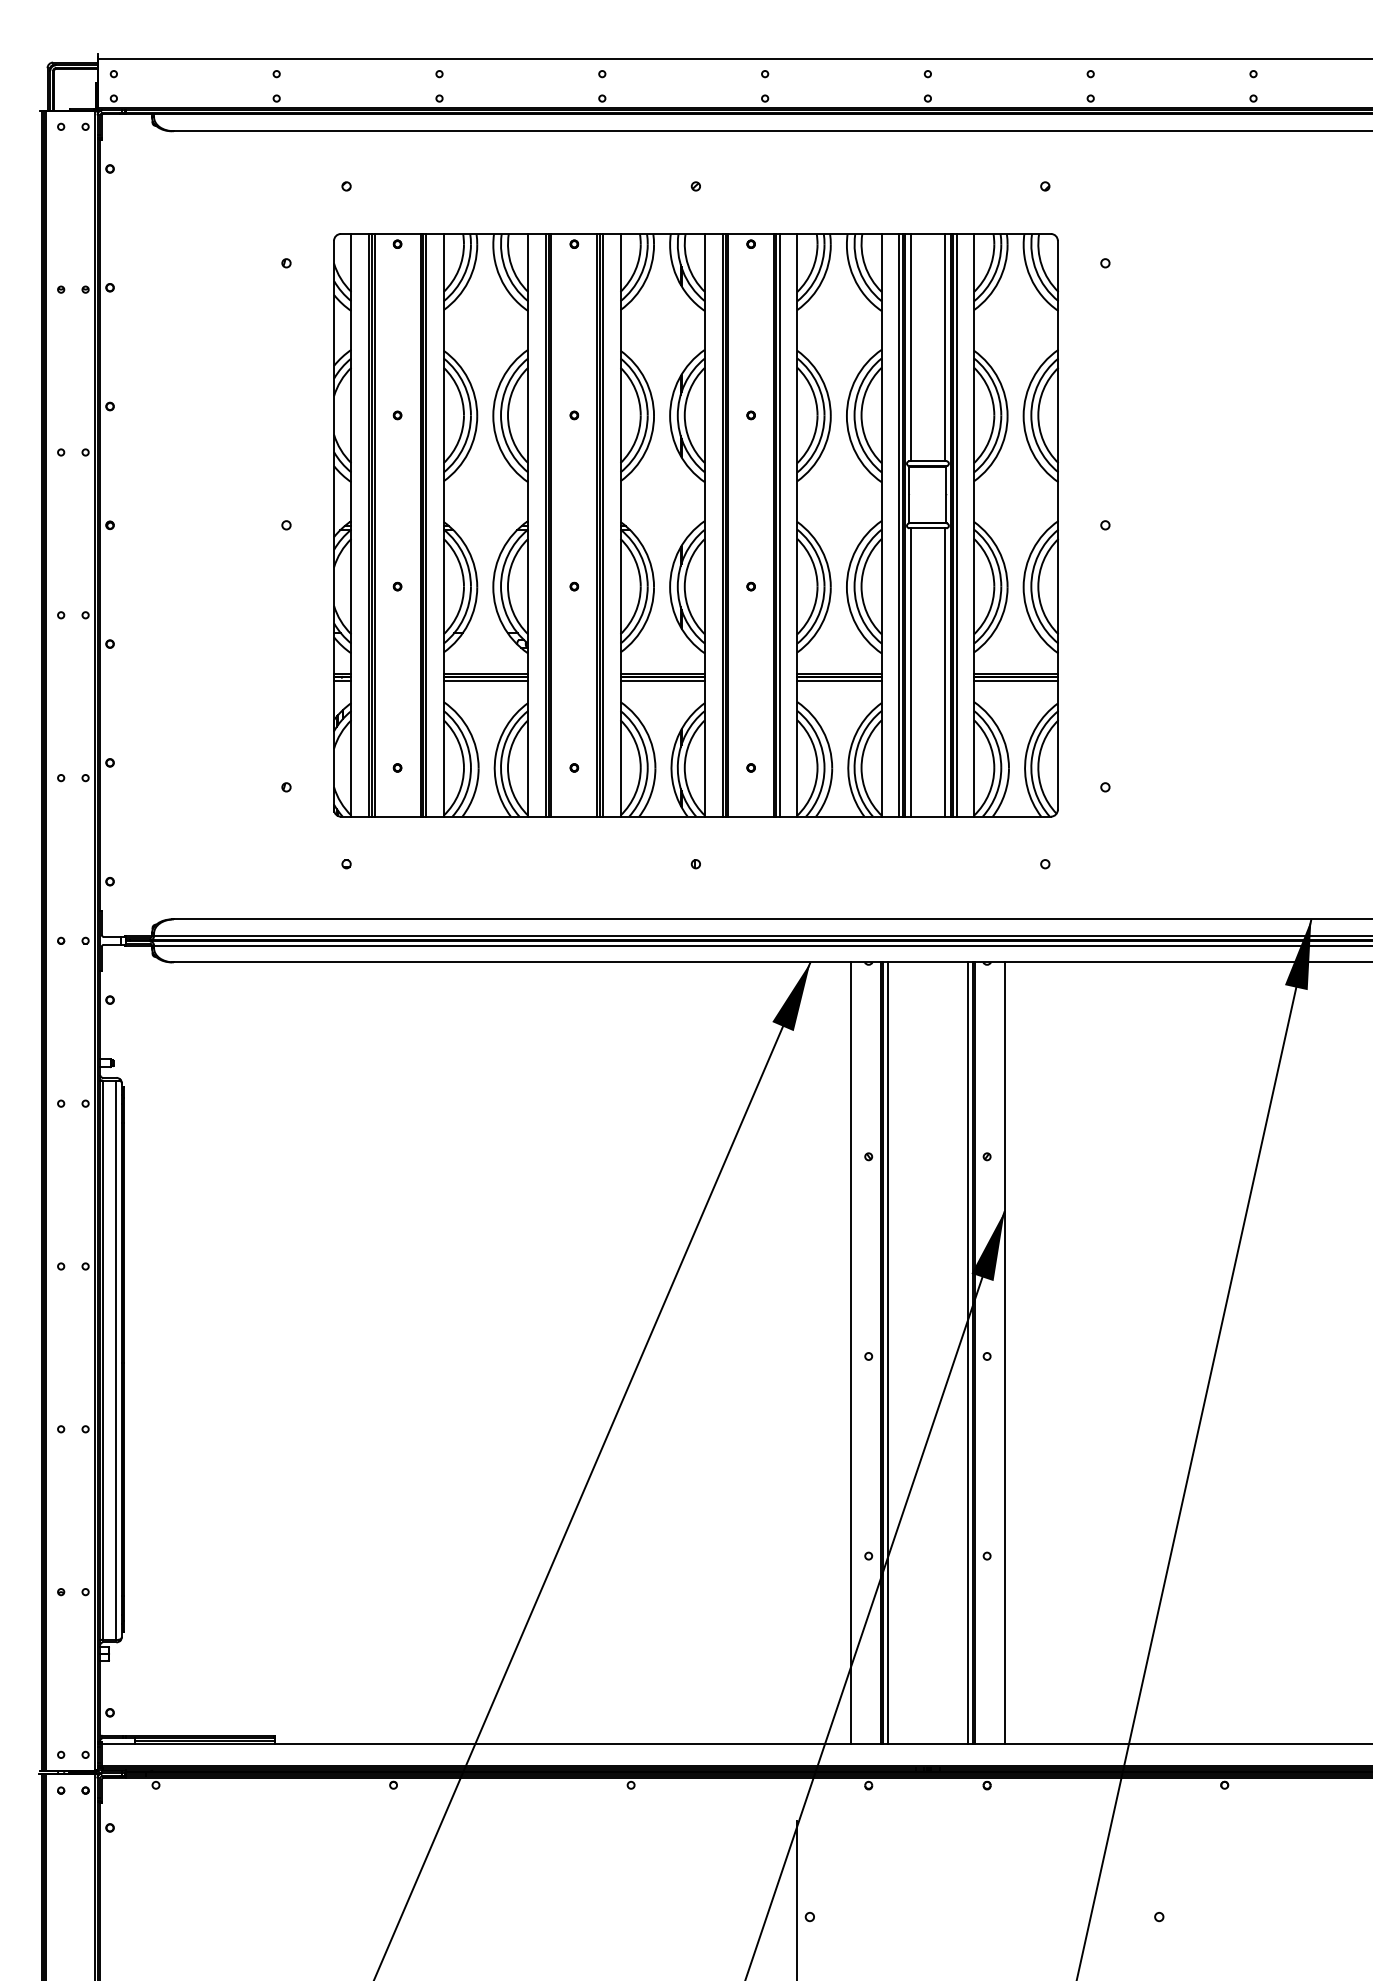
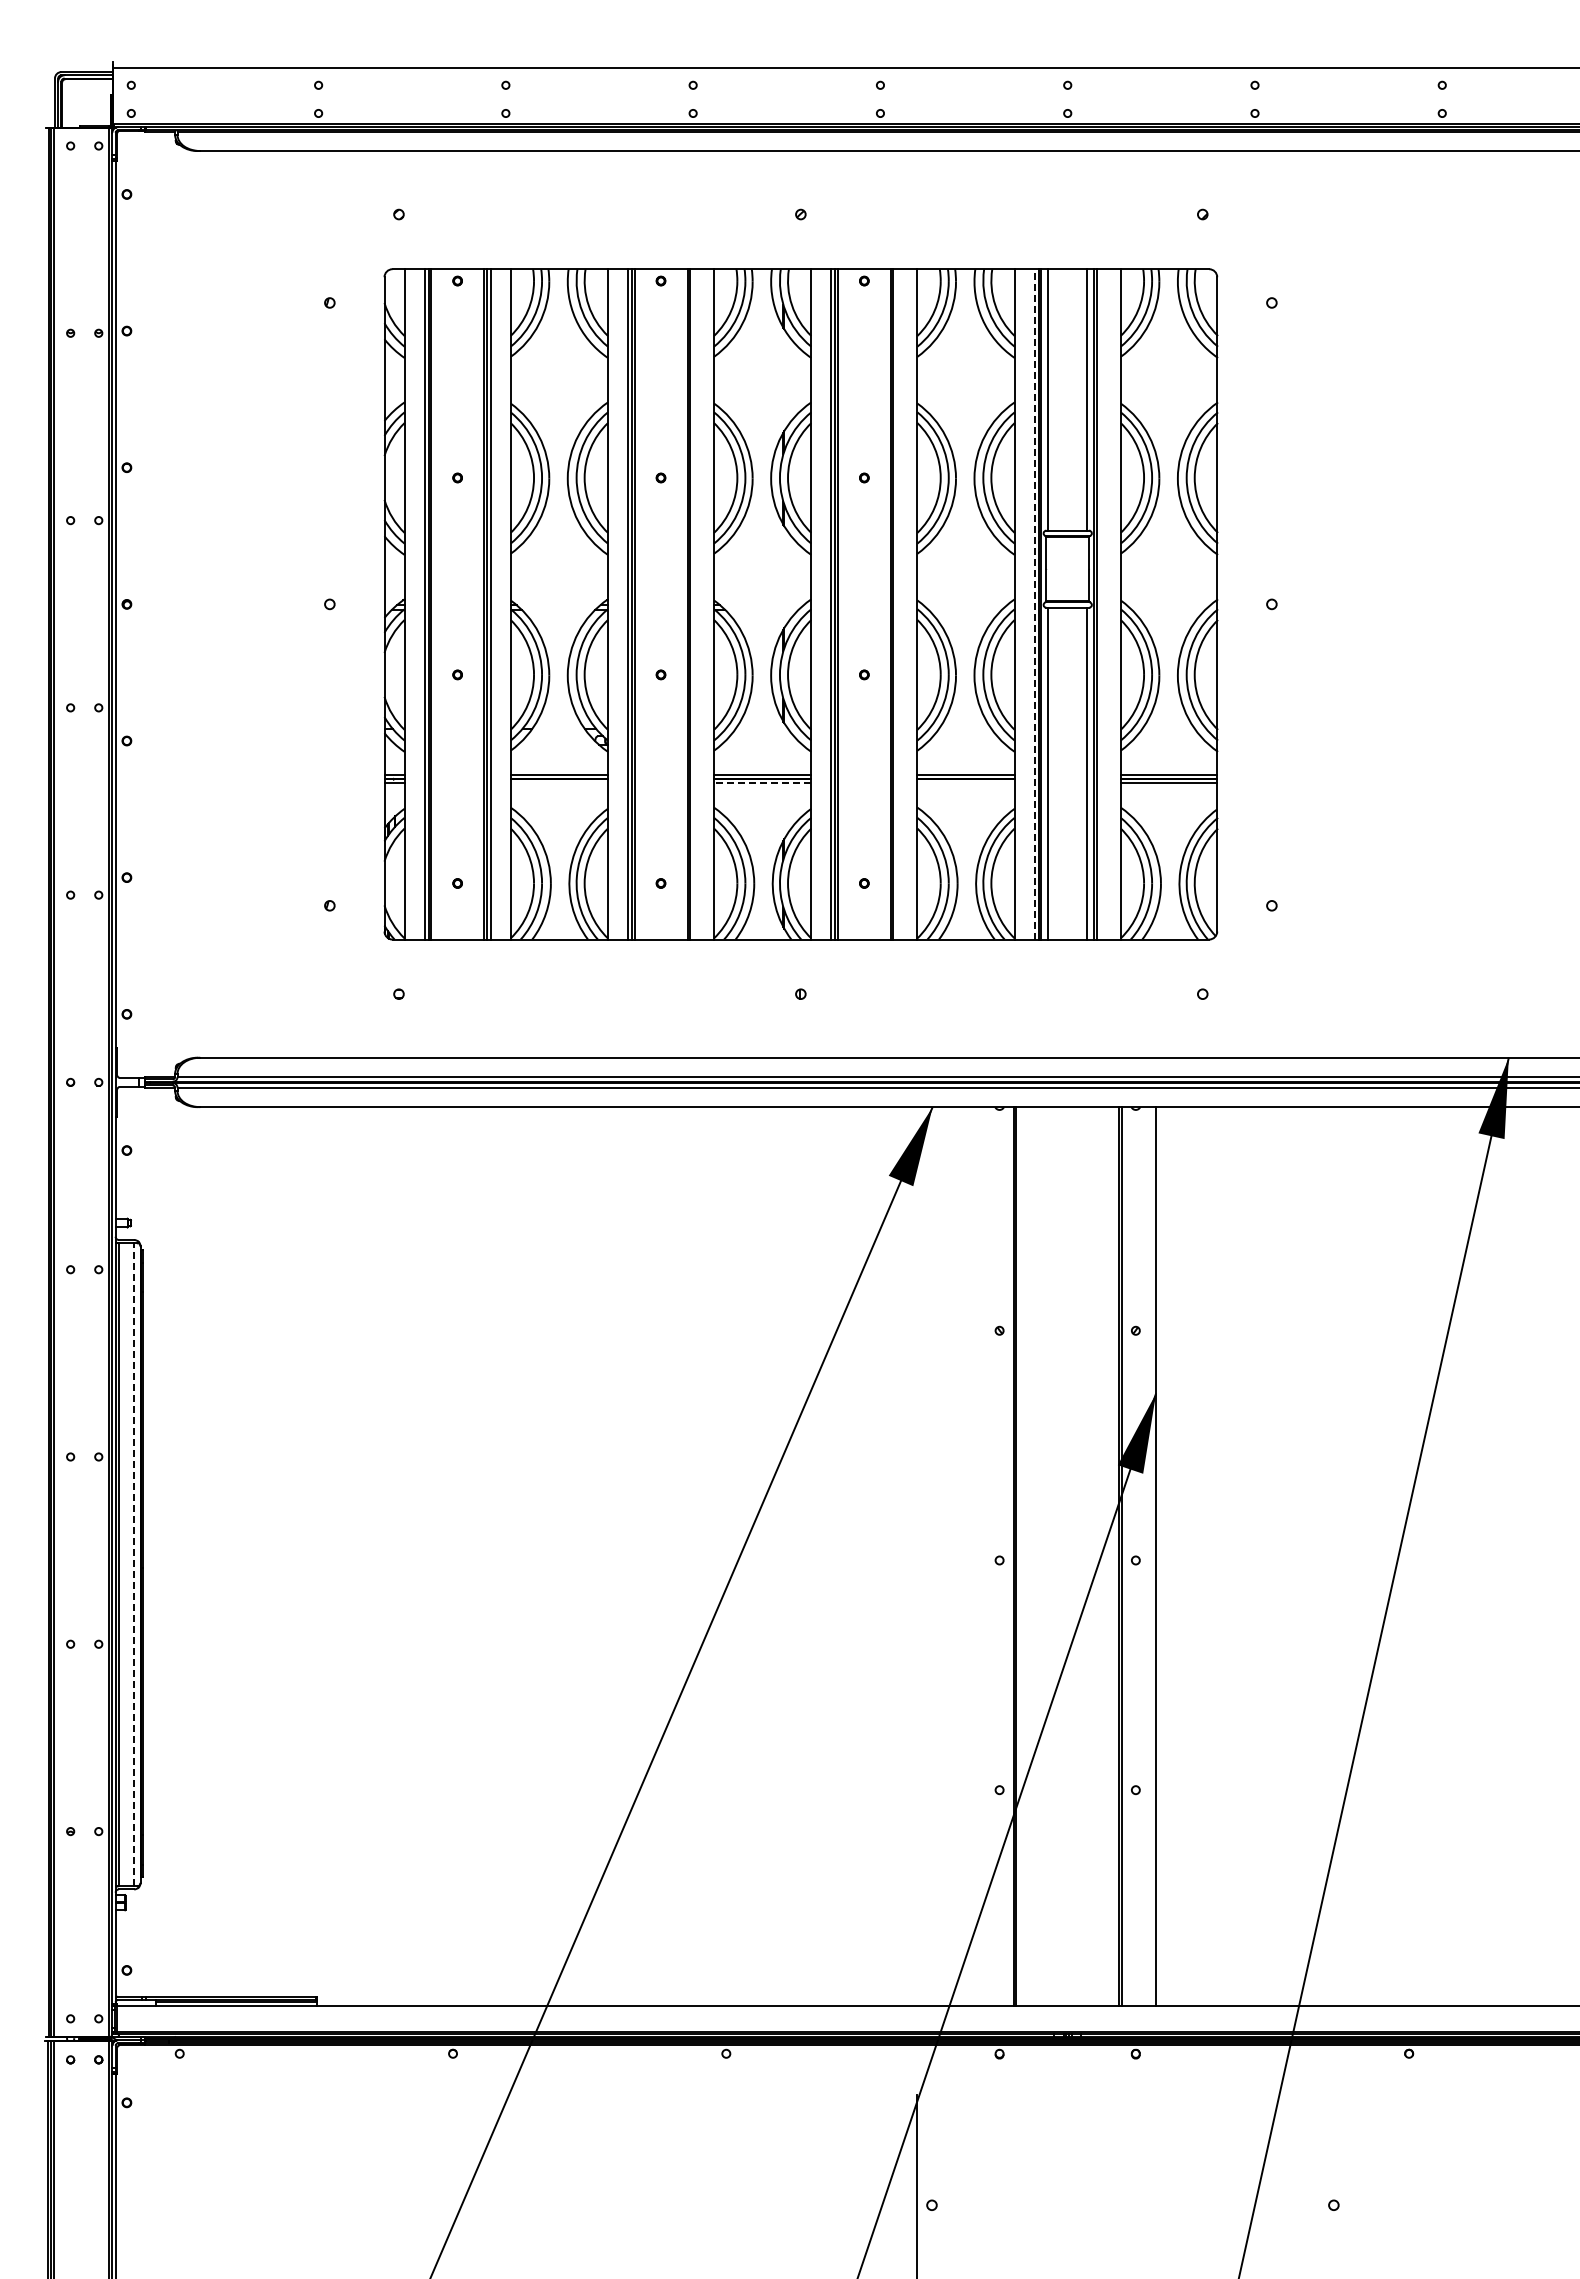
line: (899, 524) -> (1034, 603), solid -> dashed
line: (602, 525) -> (693, 604), removed
line: (779, 525) -> (897, 604), removed
line: (956, 525) -> (1100, 604), removed
line: (485, 681) -> (558, 783), removed
line: (662, 681) -> (762, 783), solid -> dashed
line: (839, 681) -> (965, 783), removed
line: (851, 1352) -> (979, 1556), removed
line: (887, 1352) -> (1021, 1556), removed
line: (967, 1352) -> (1113, 1556), removed
line: (116, 1359) -> (134, 1564), solid -> dashed

